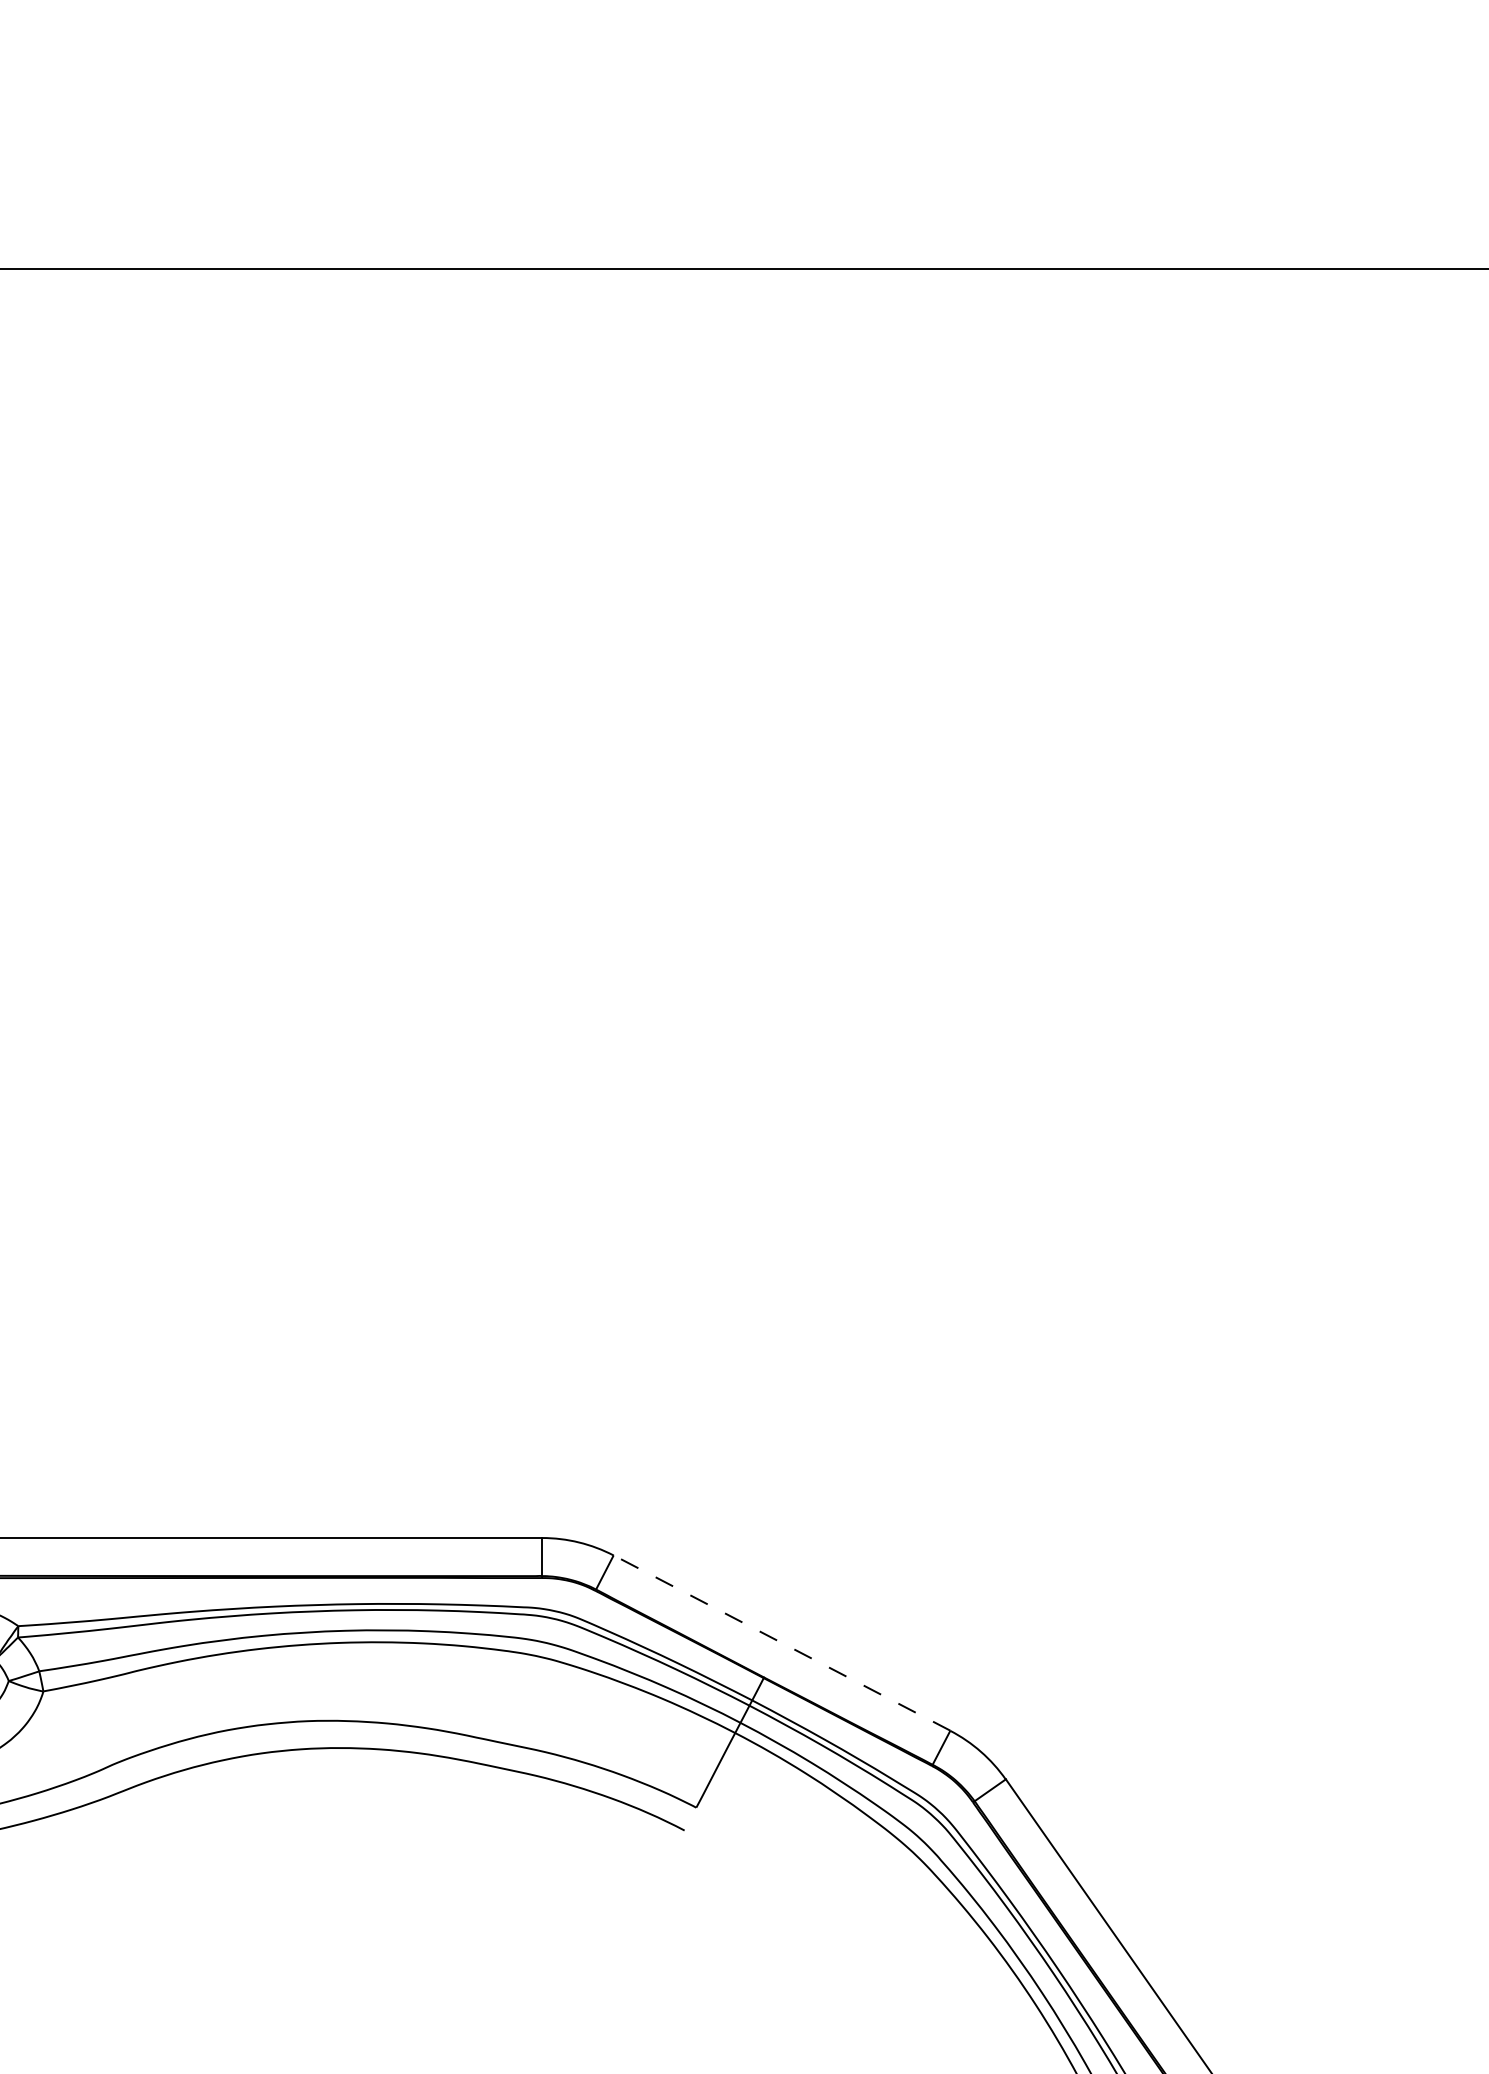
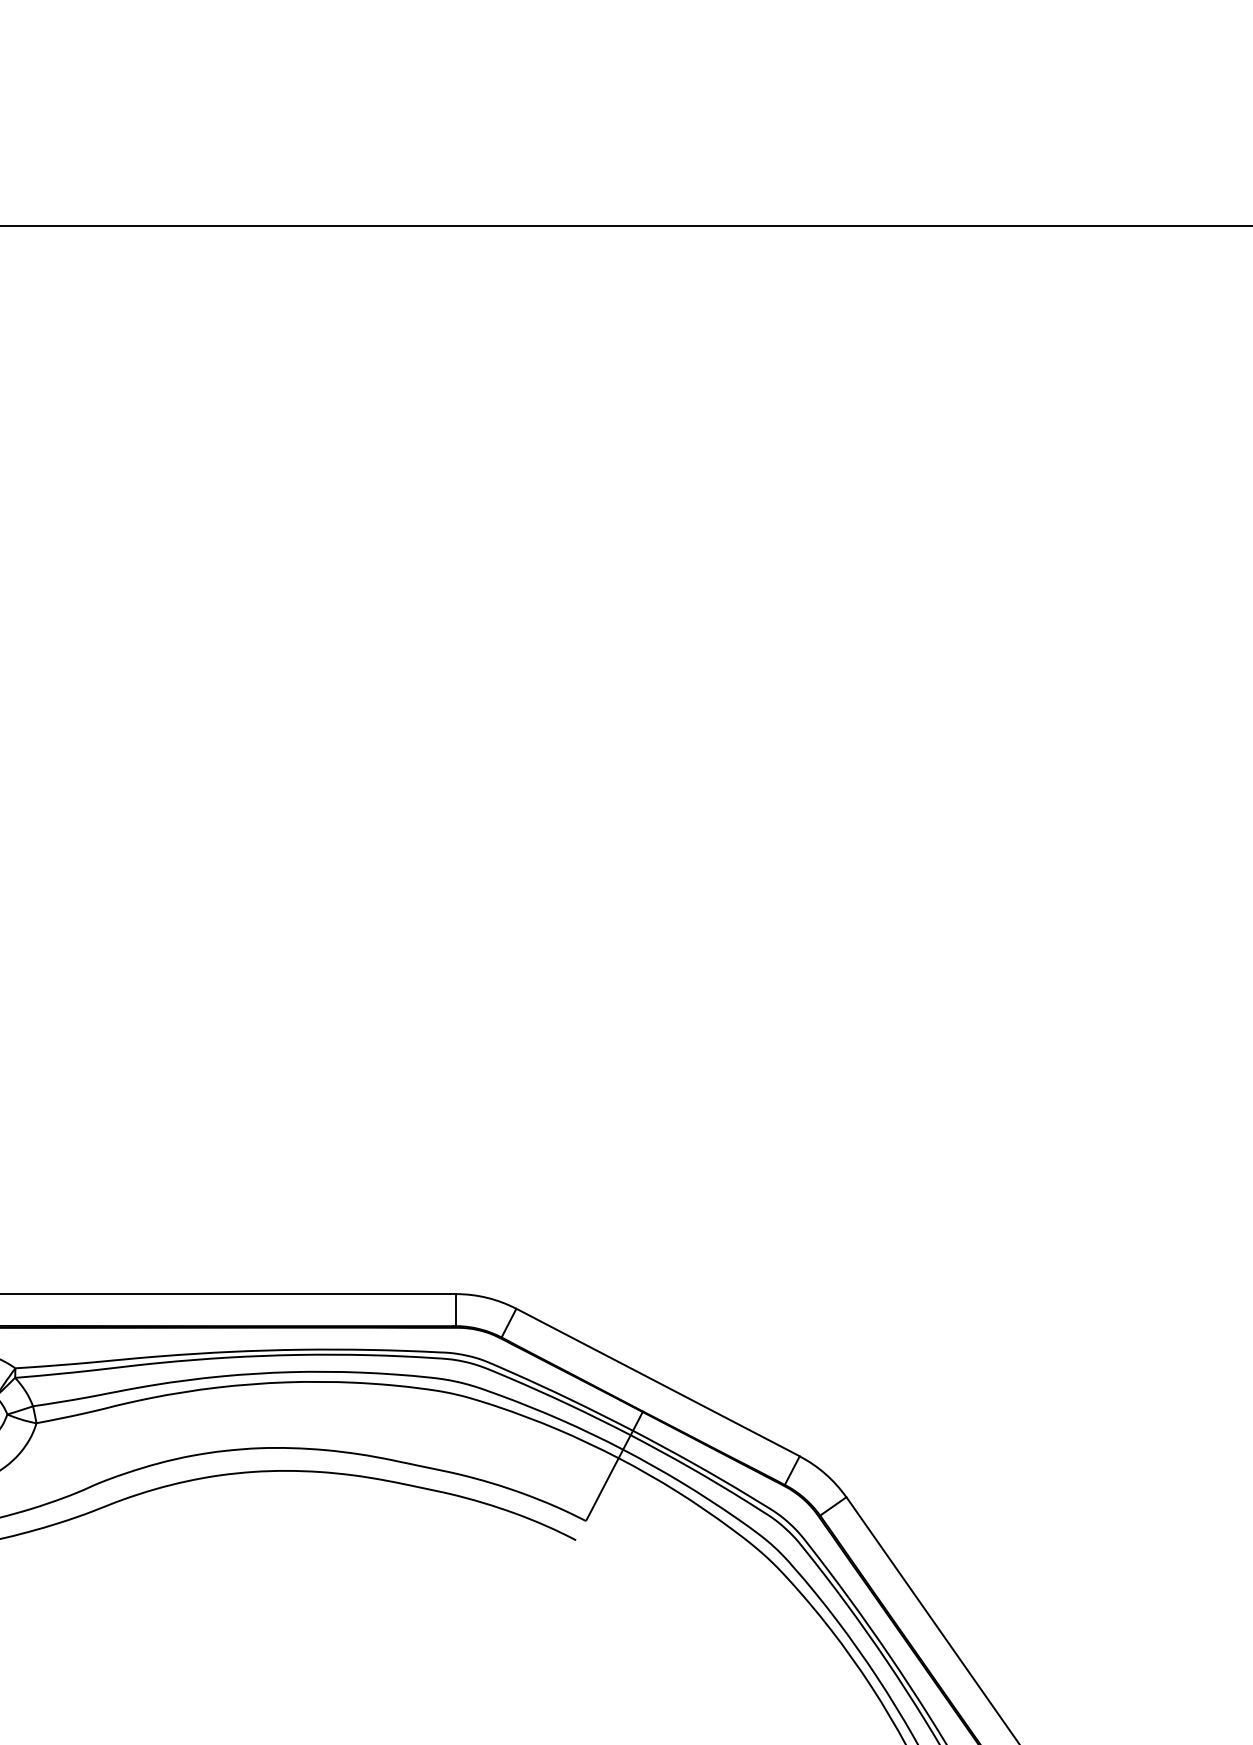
line: (782, 1643) -> (658, 1382), dashed -> solid

